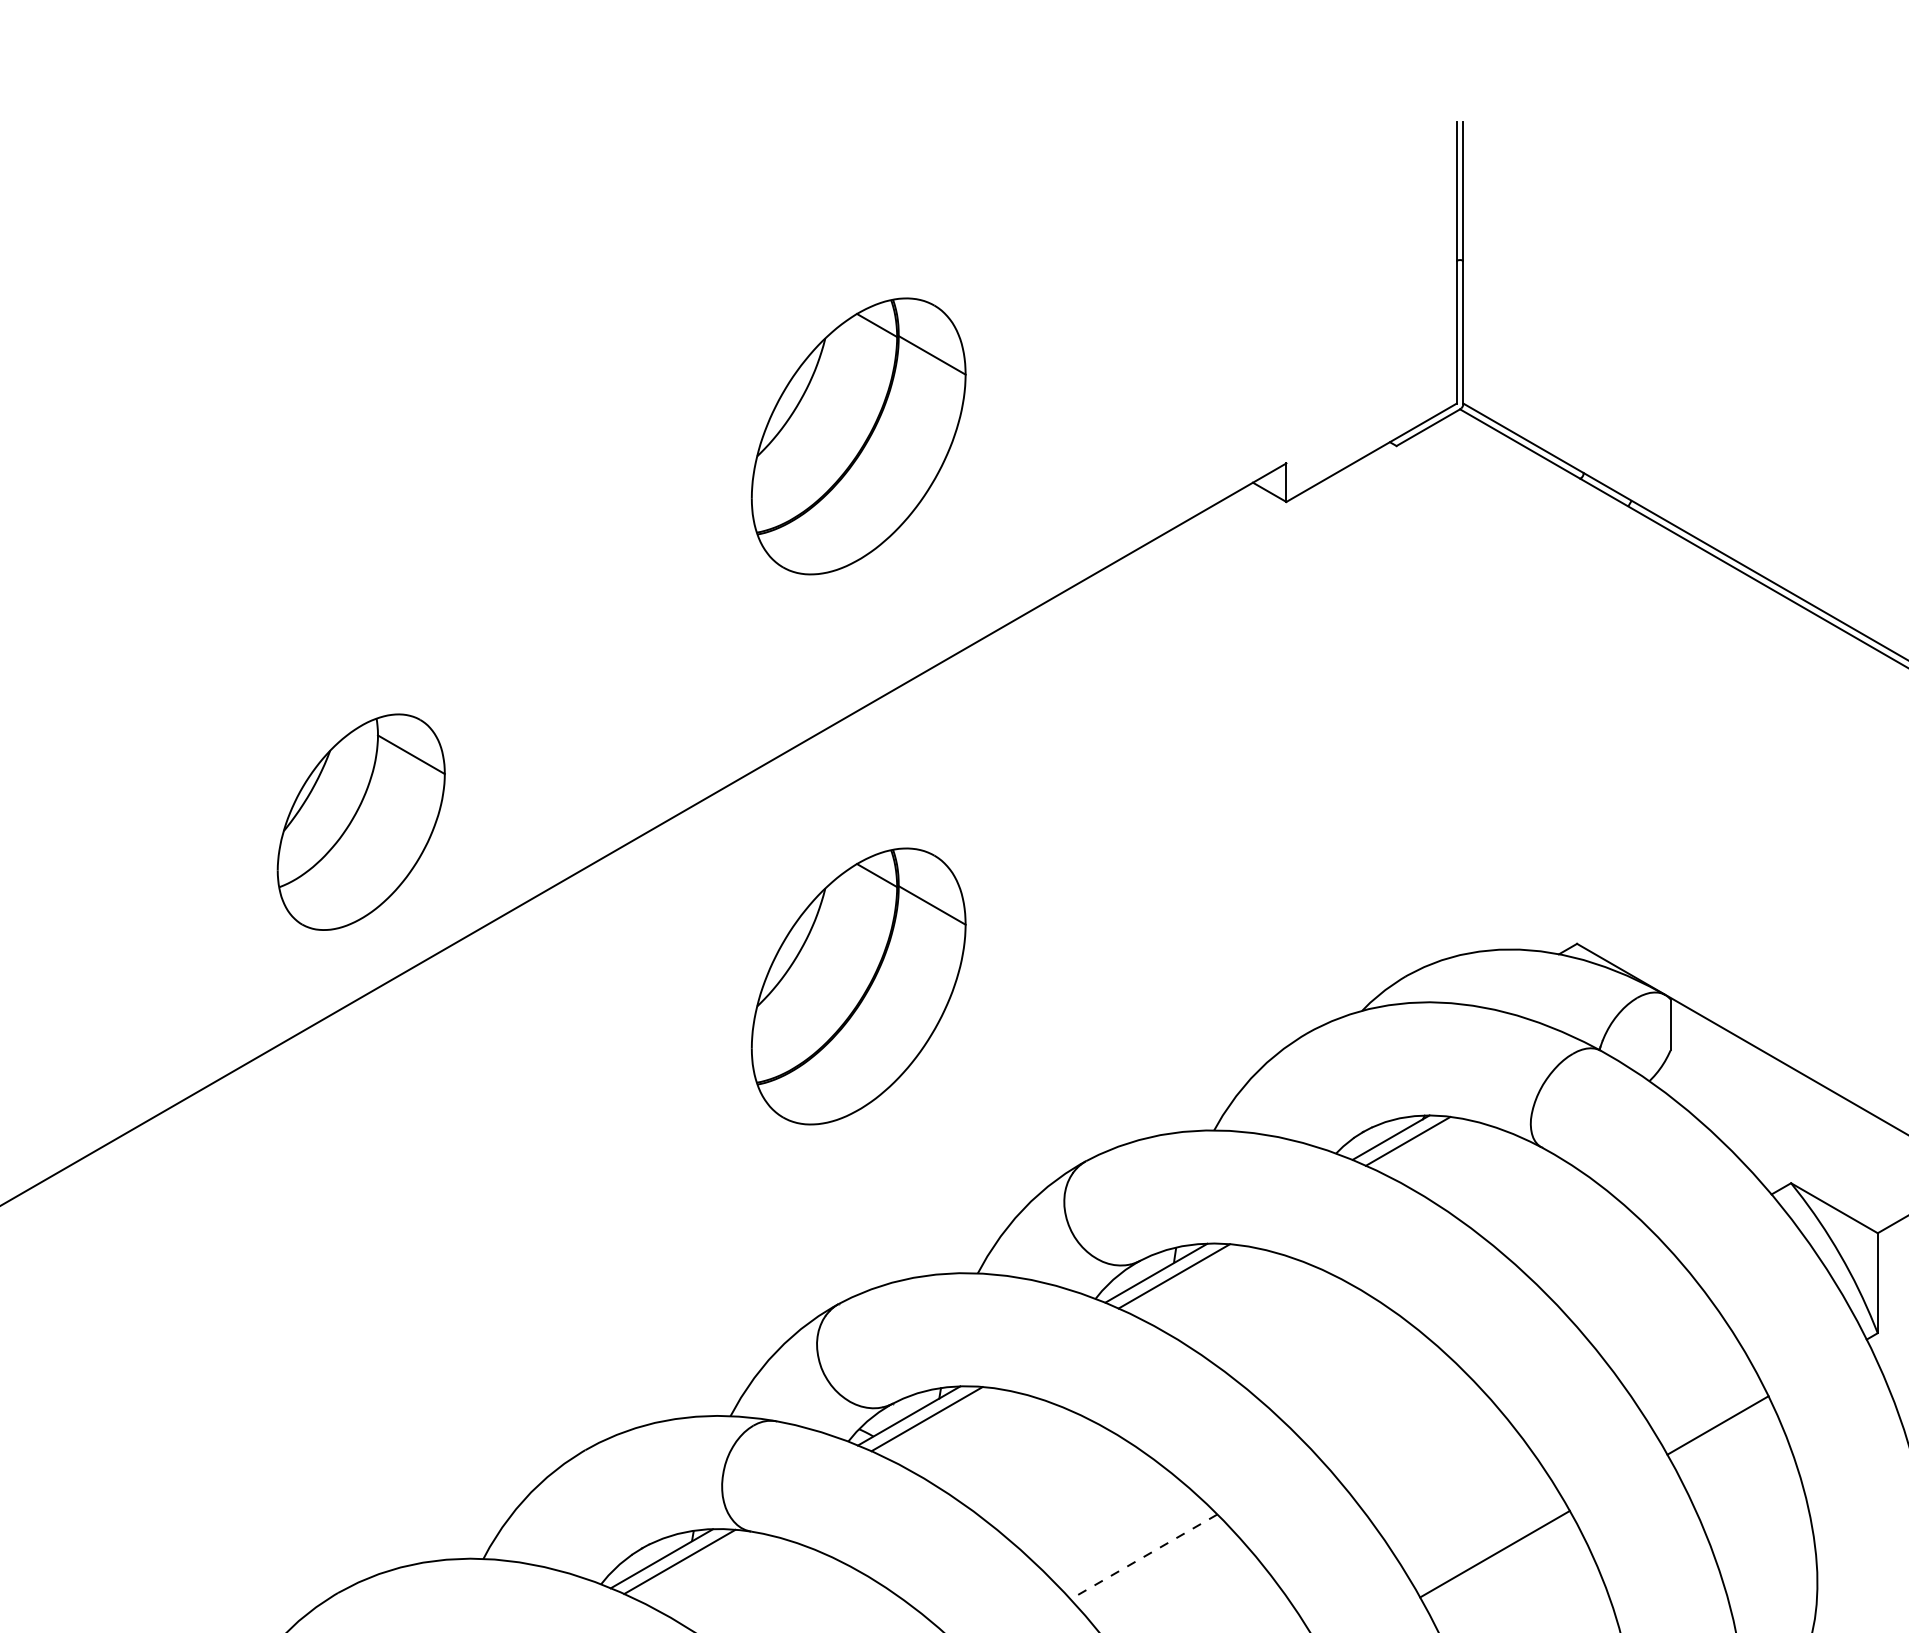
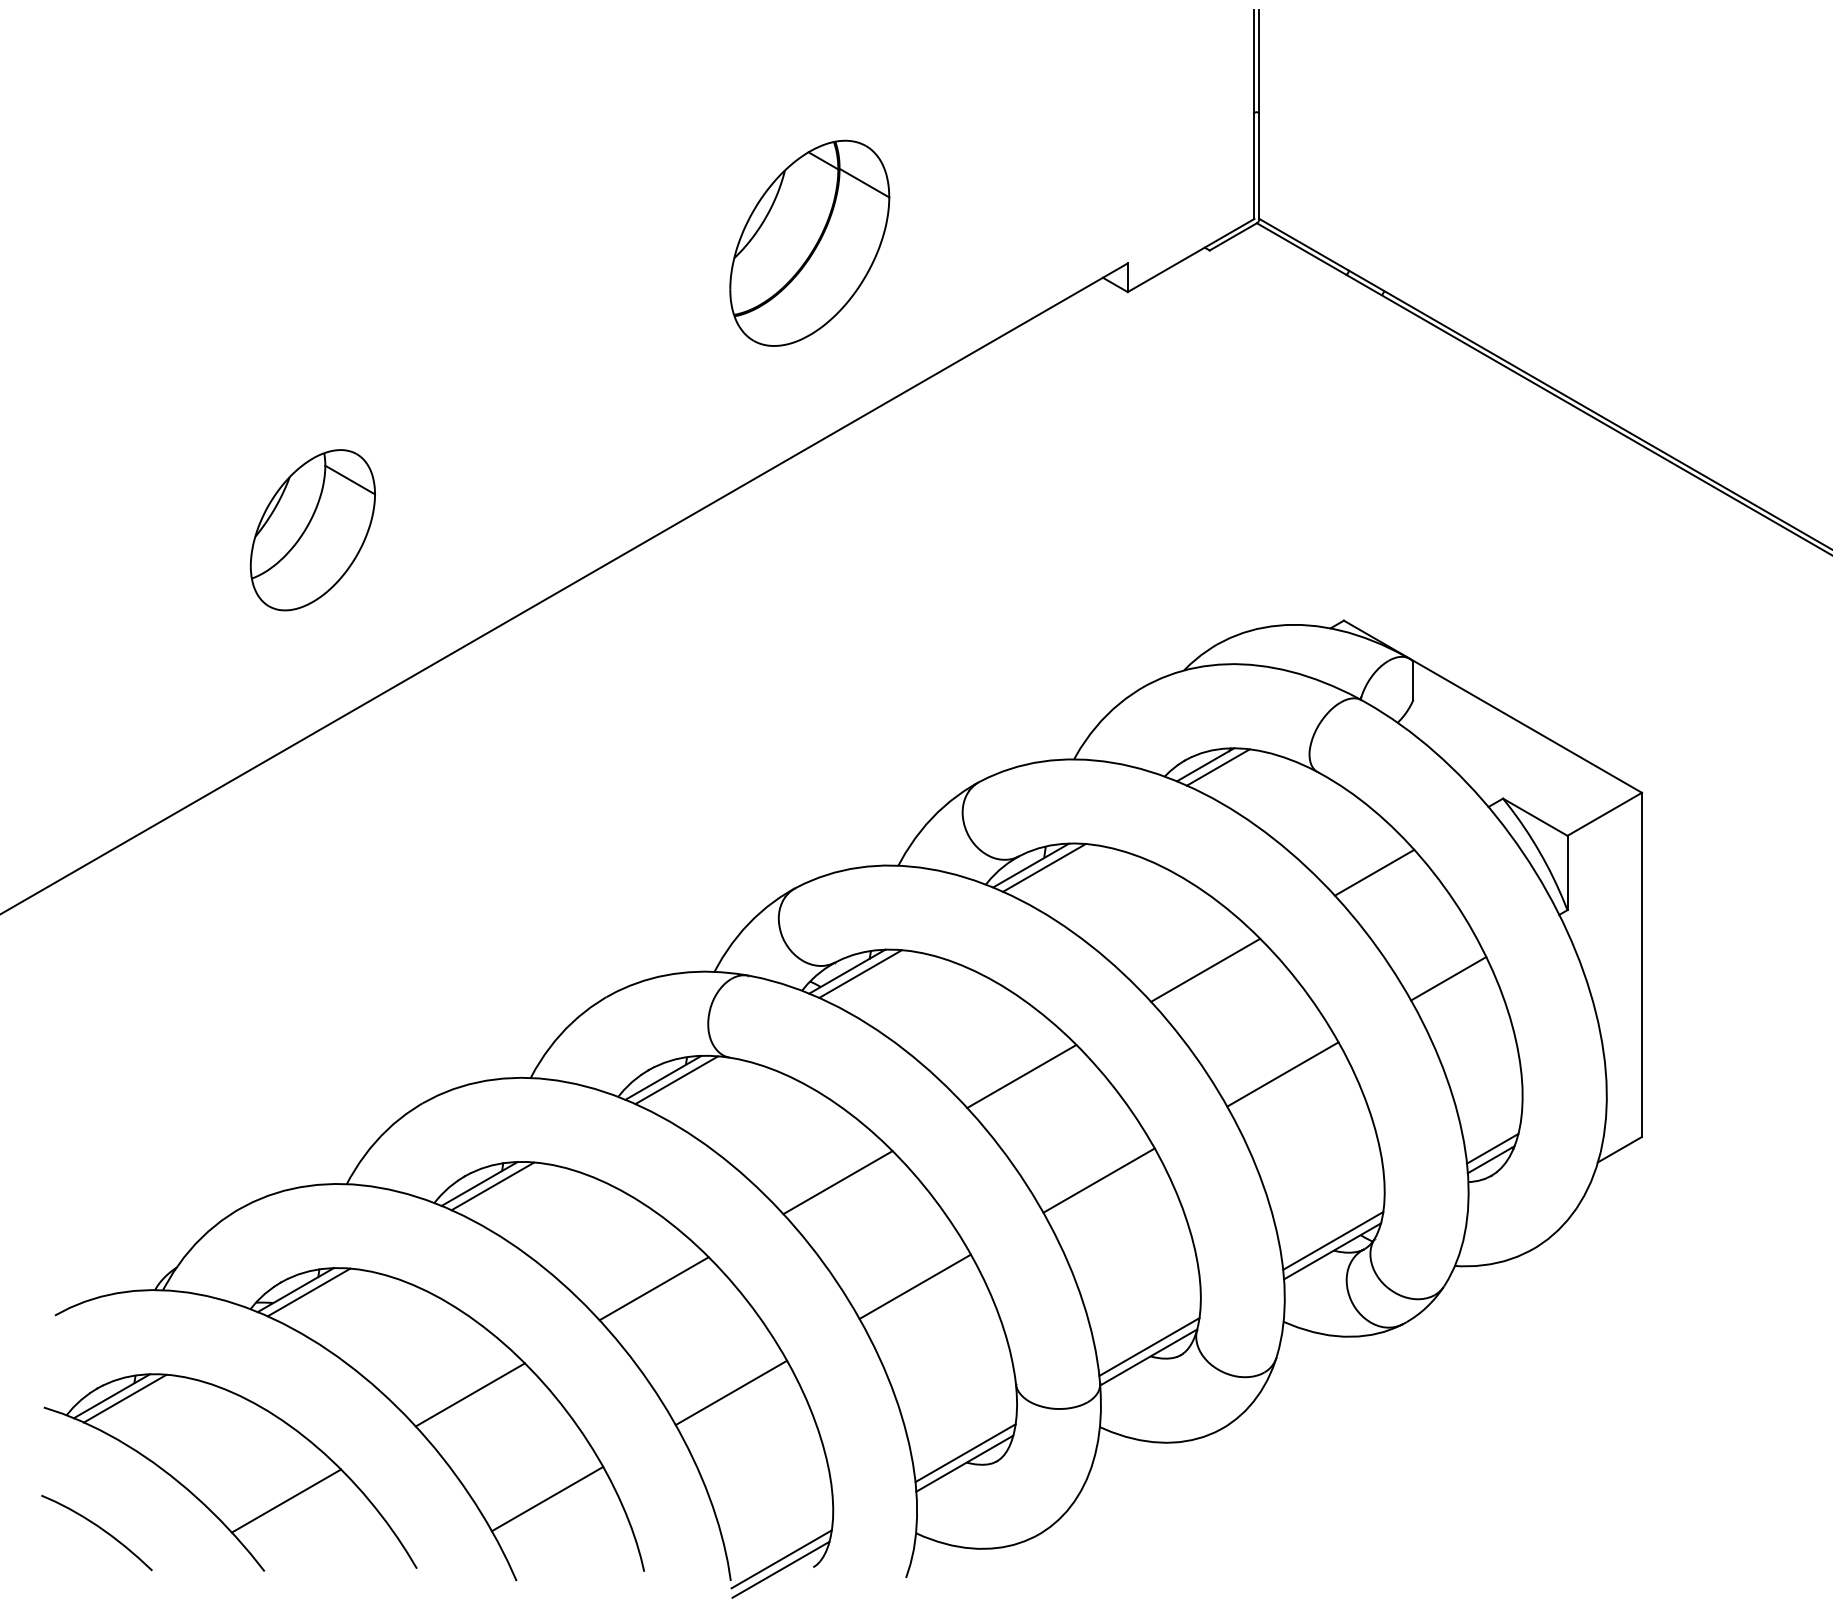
part: (360, 822) -> (312, 530), moved
part: (858, 985) -> (809, 651), removed
line: (1618, 1282) -> (1374, 872), added
line: (1390, 1413) -> (1205, 969), added
line: (1143, 1556) -> (1021, 1076), dashed -> solid

